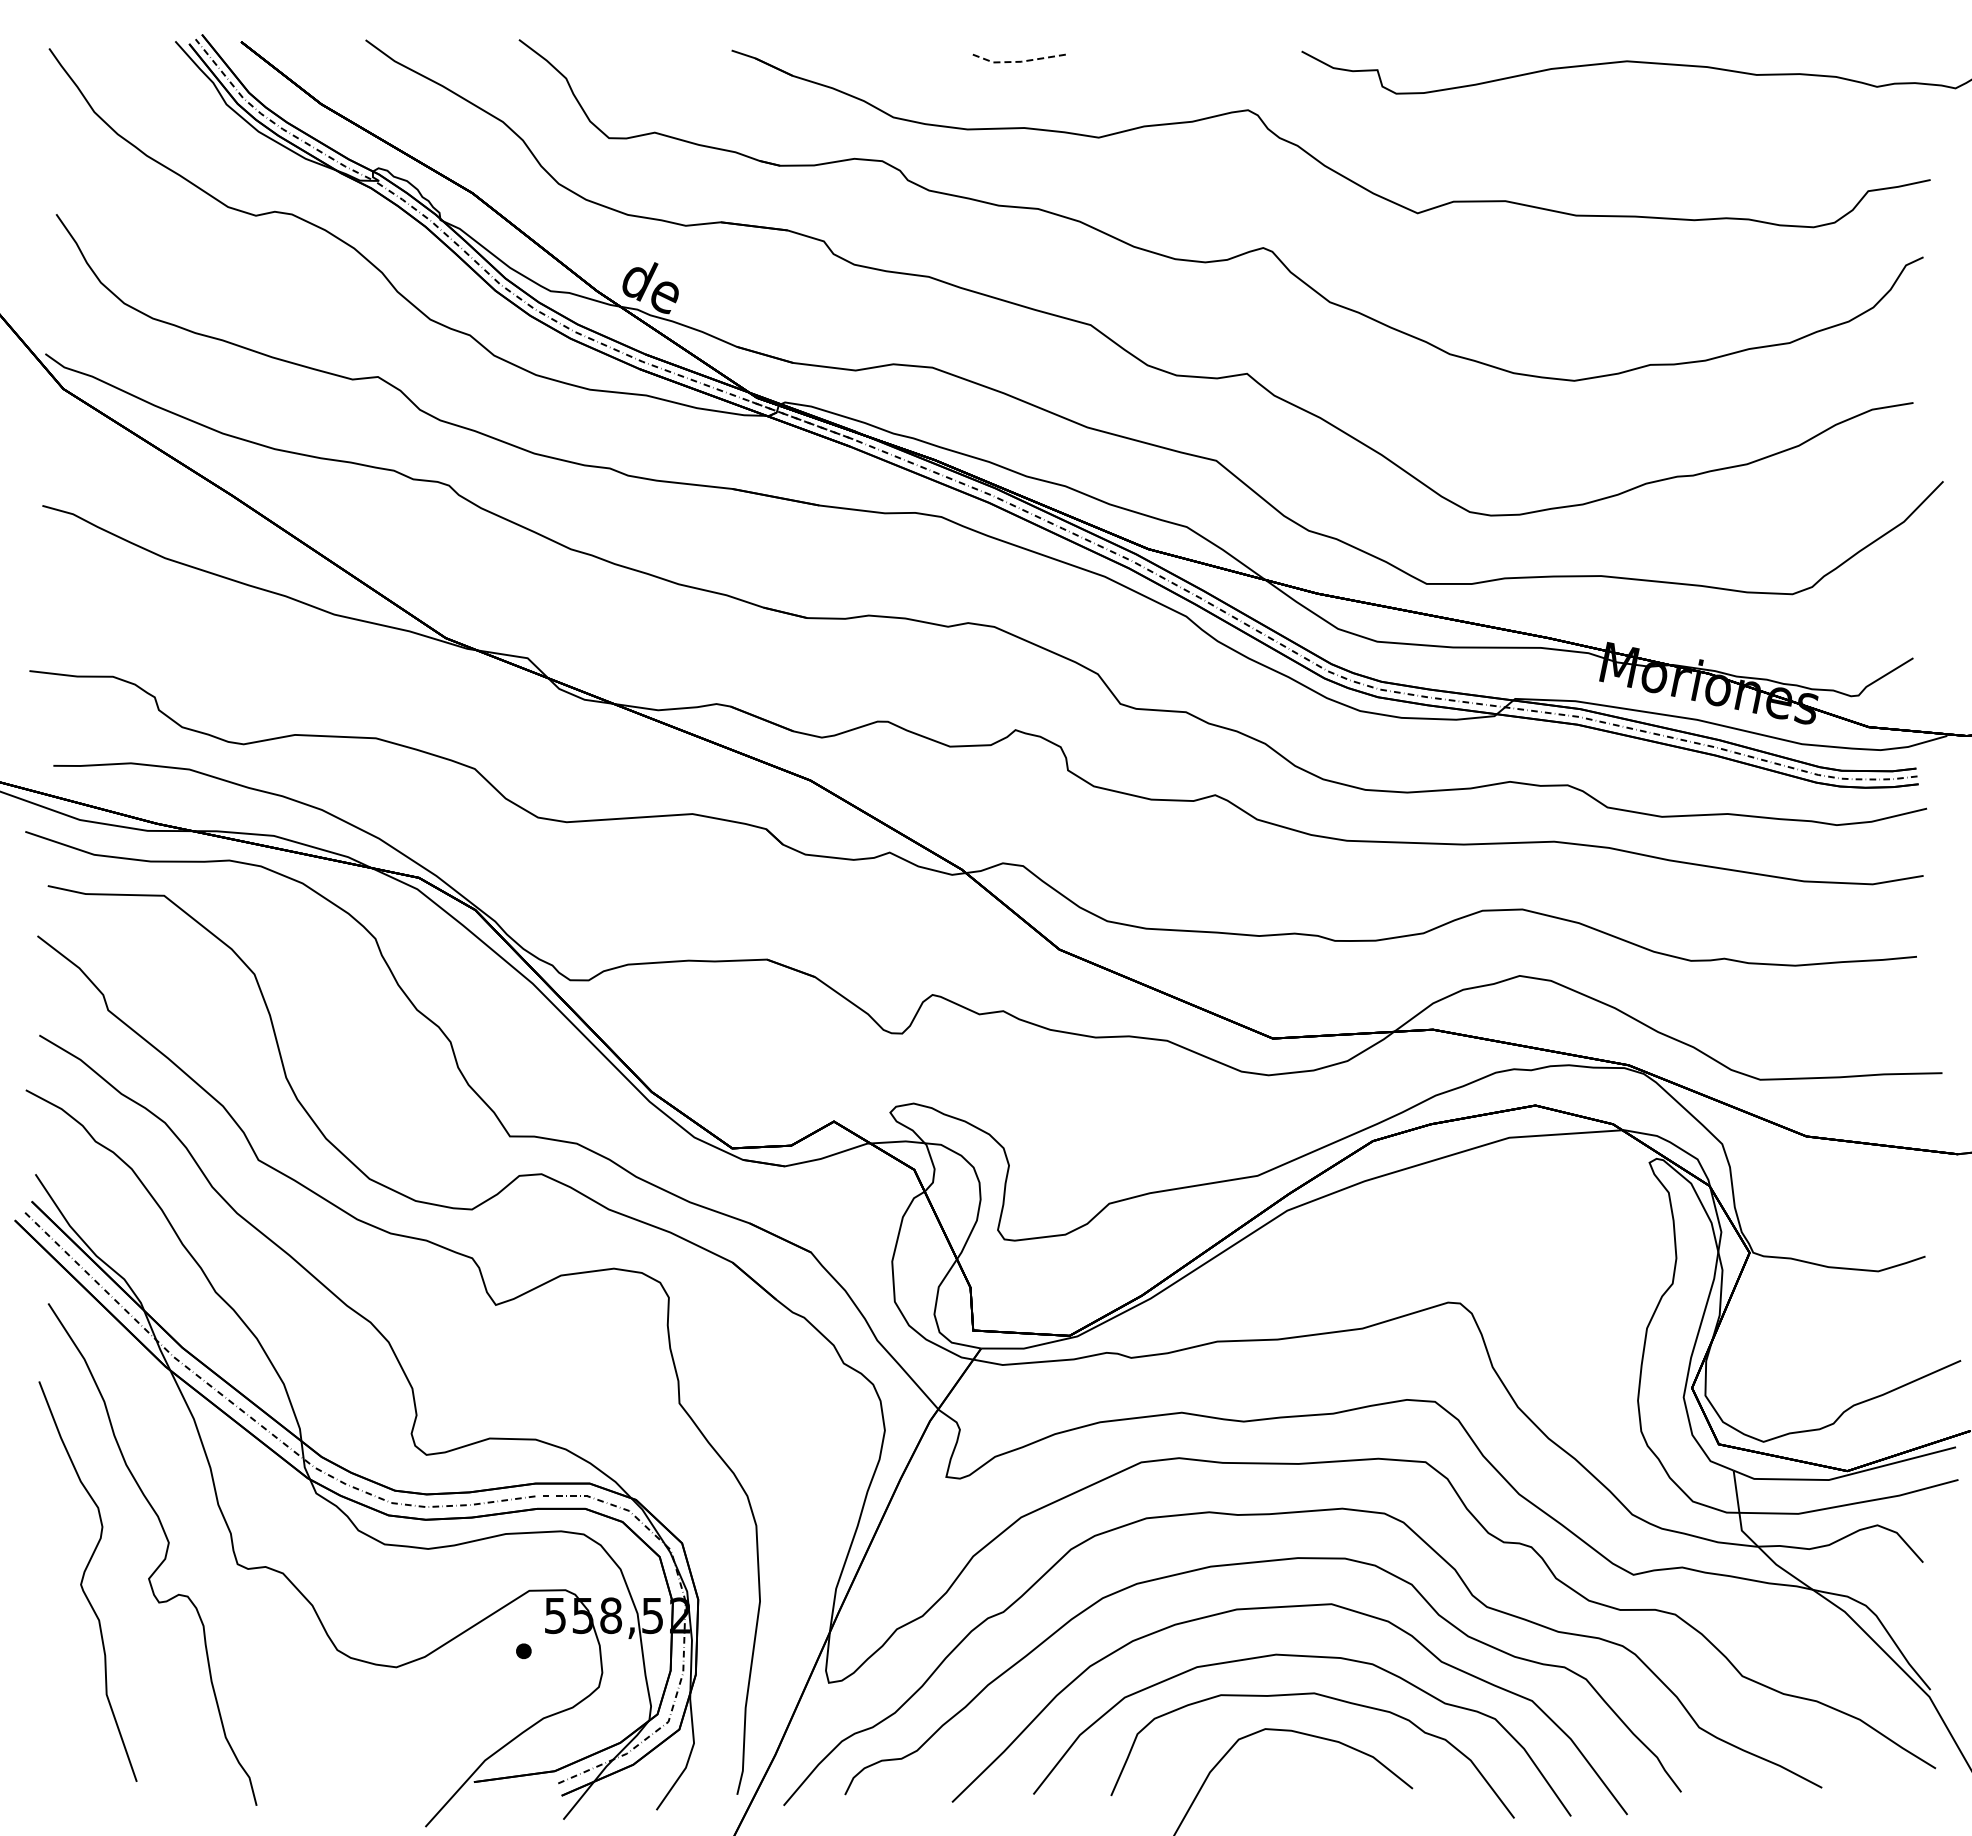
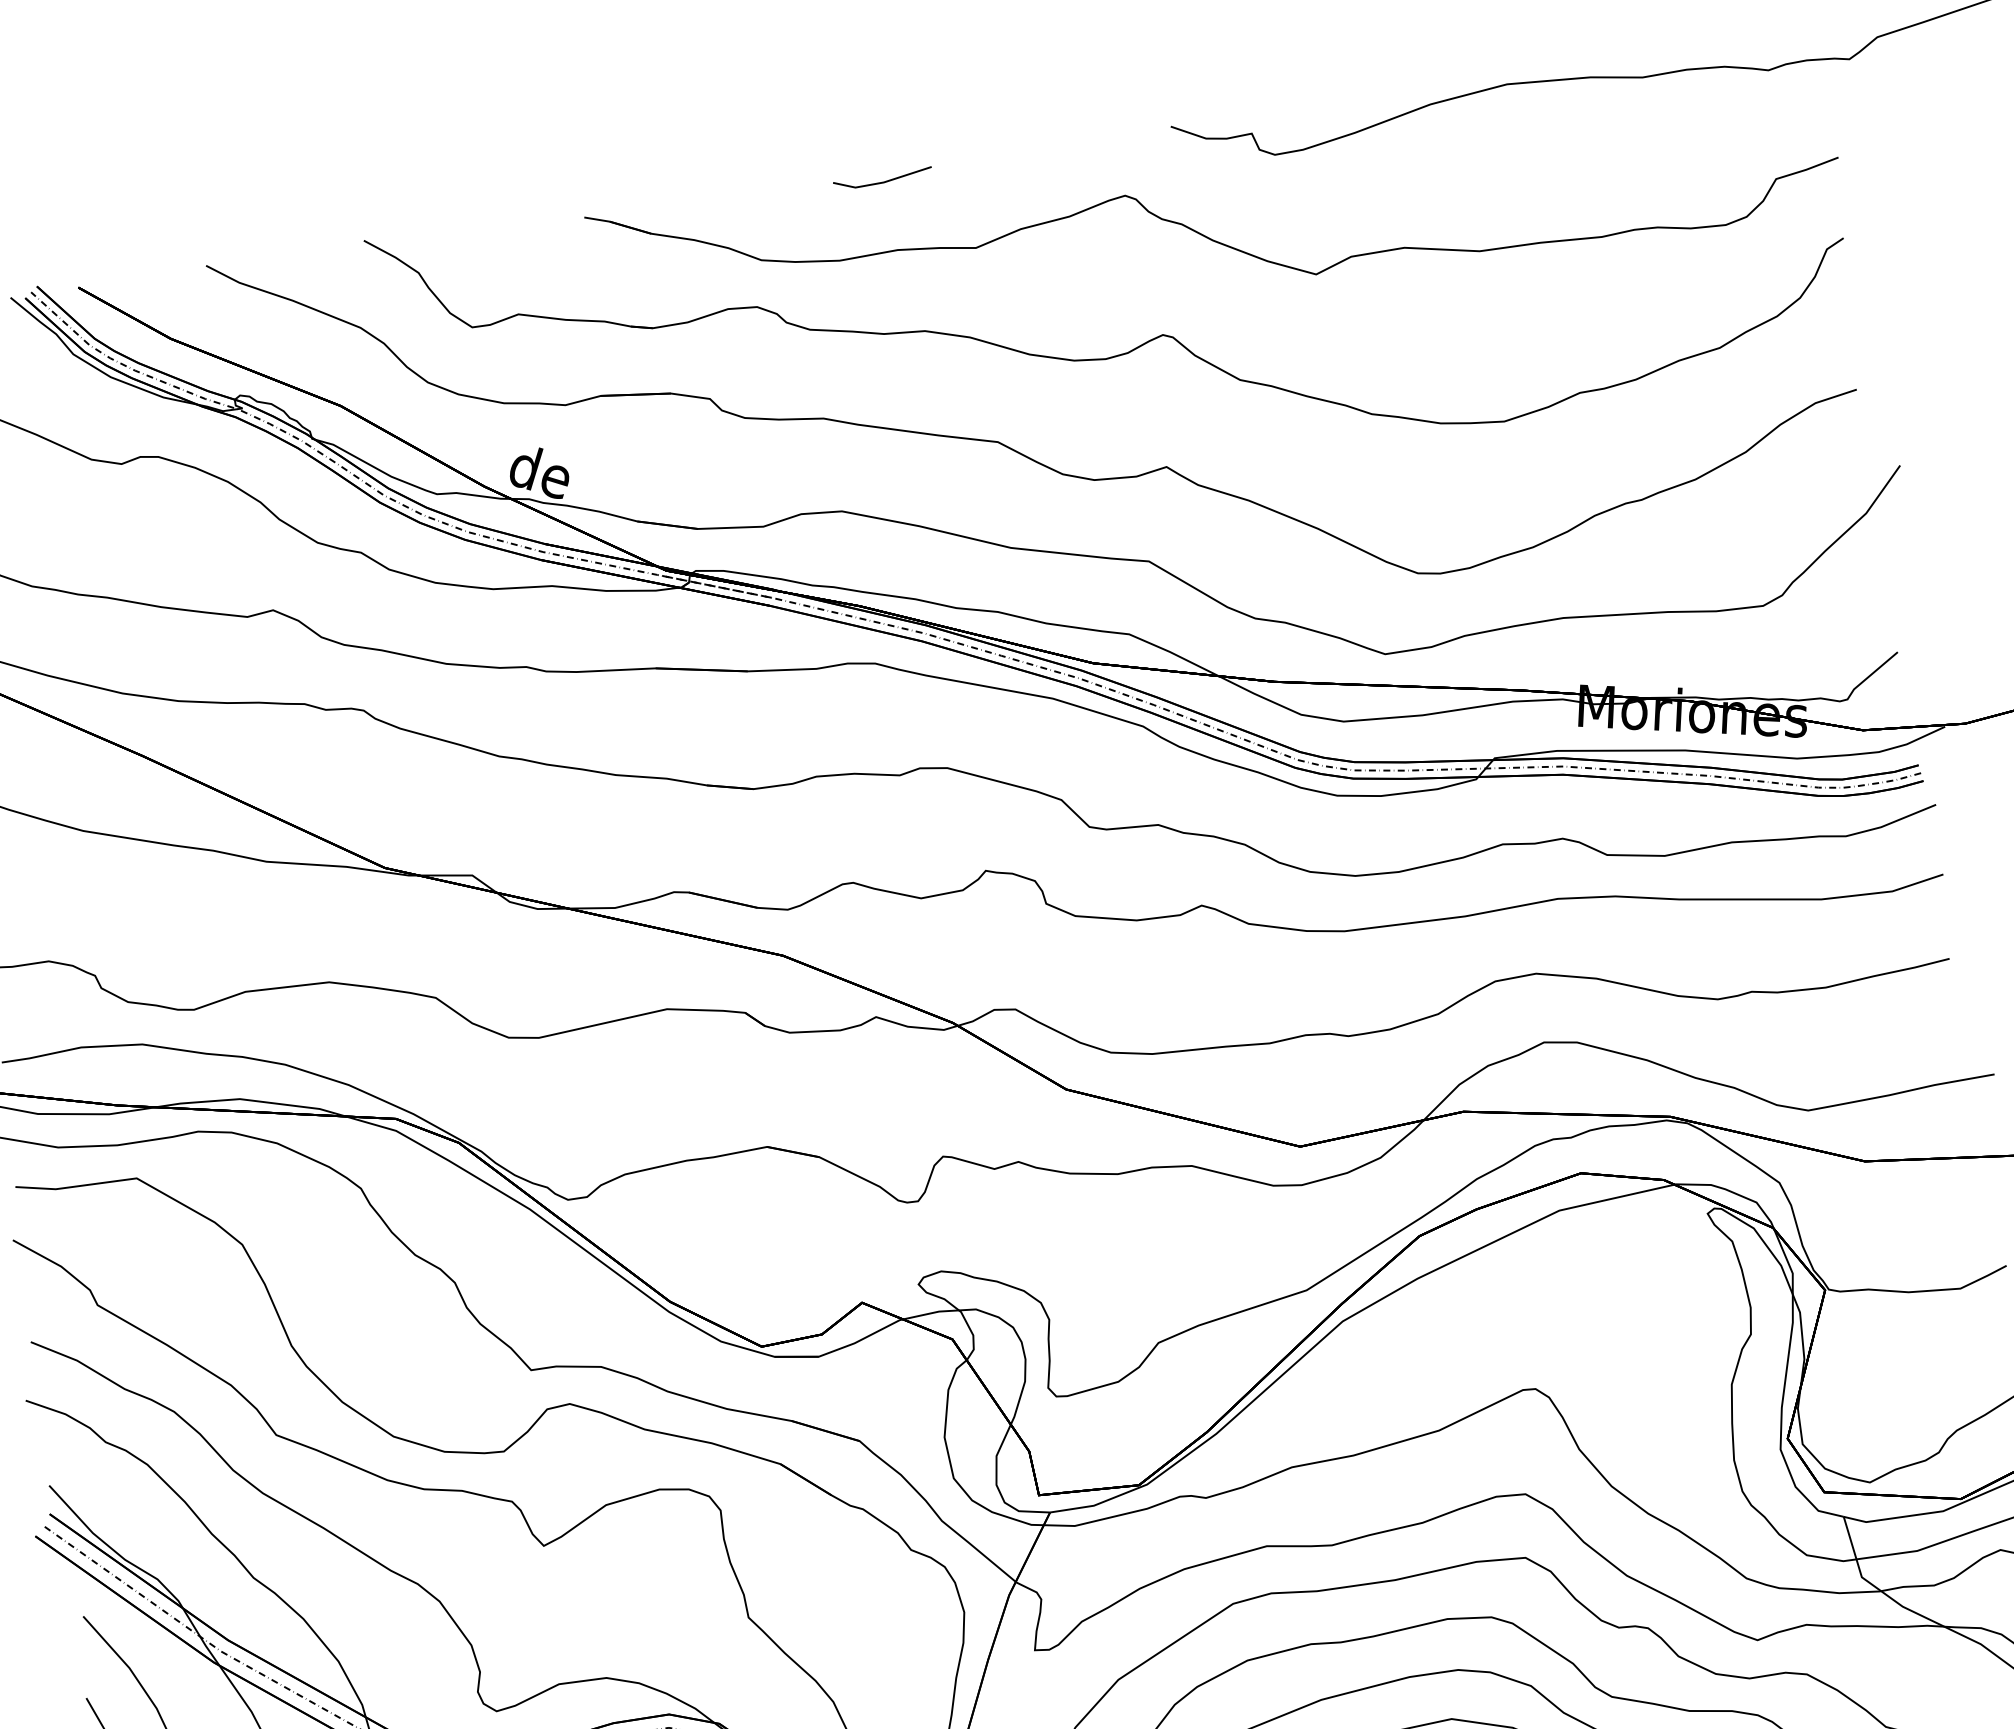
line: (1021, 61) -> (884, 182), dashed -> solid

